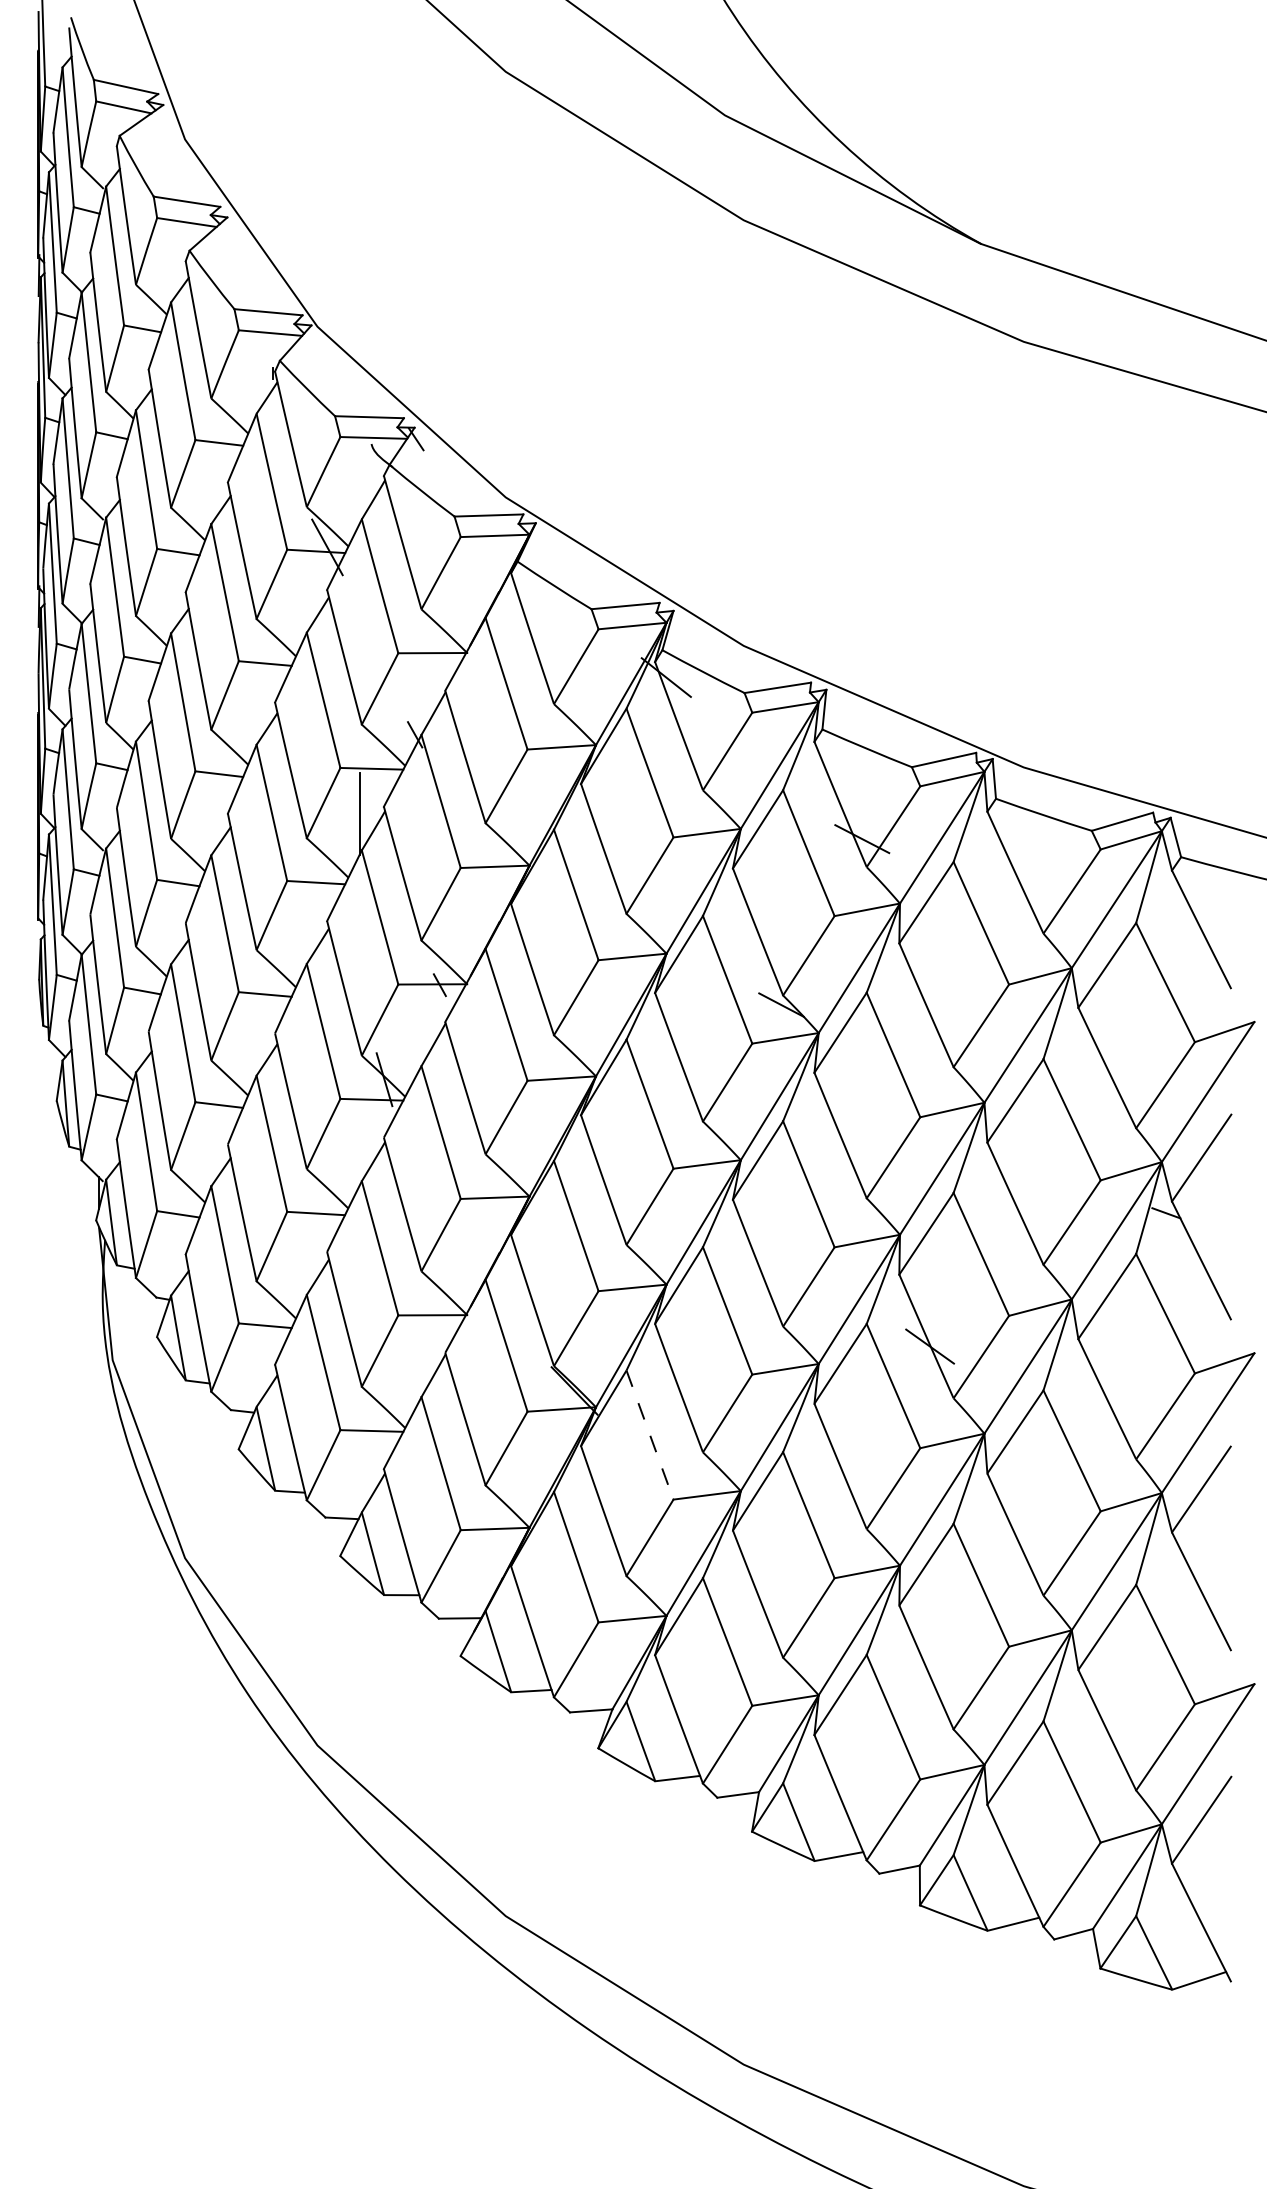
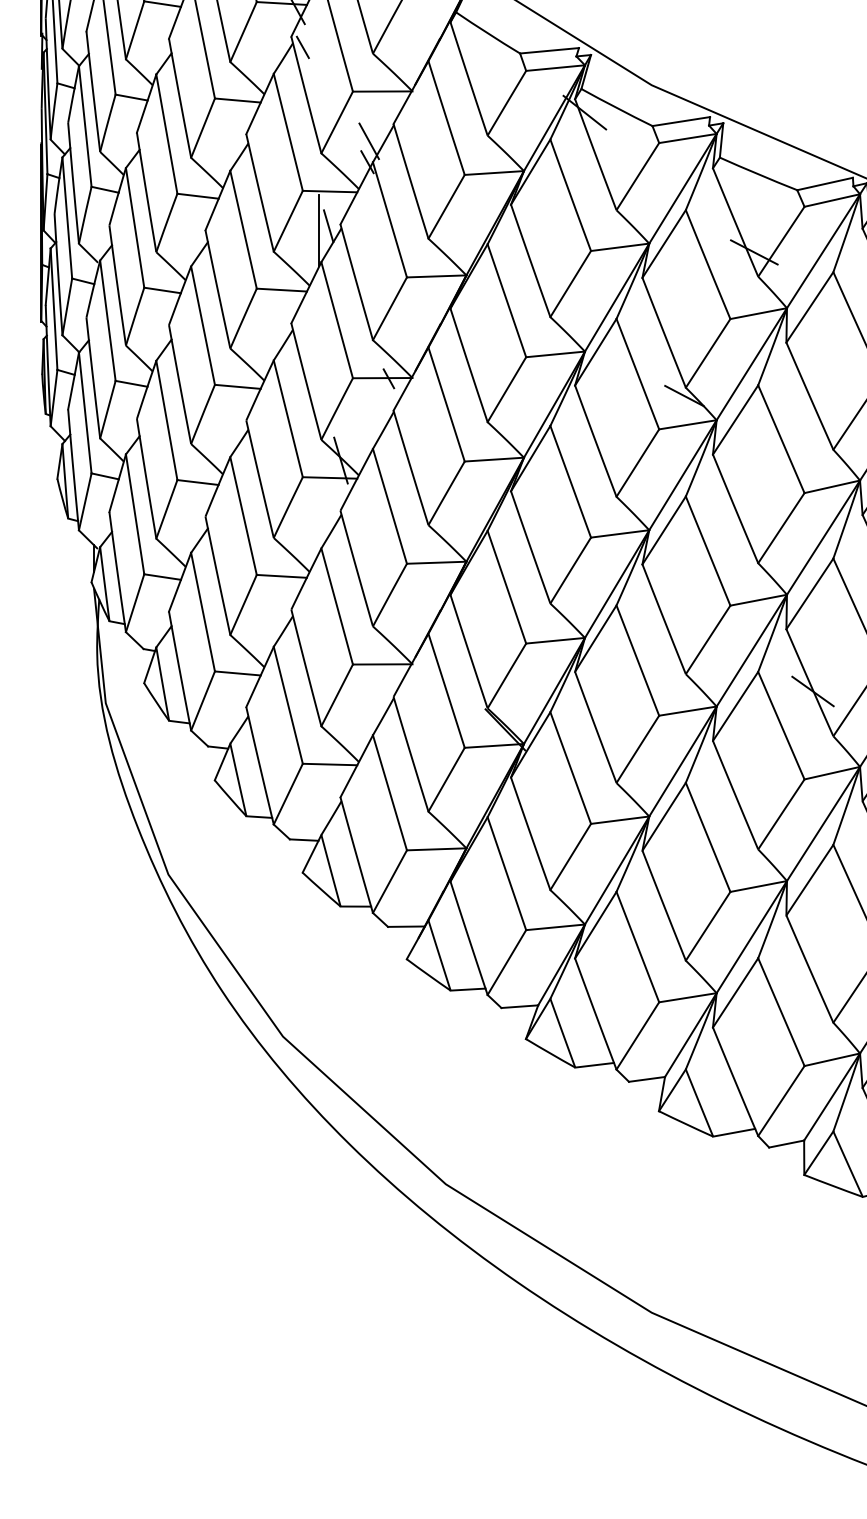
line: (340, 601) -> (302, 46), added
line: (416, 710) -> (368, 141), added
line: (369, 808) -> (327, 225), added
line: (650, 1435) -> (571, 768), dashed -> solid

